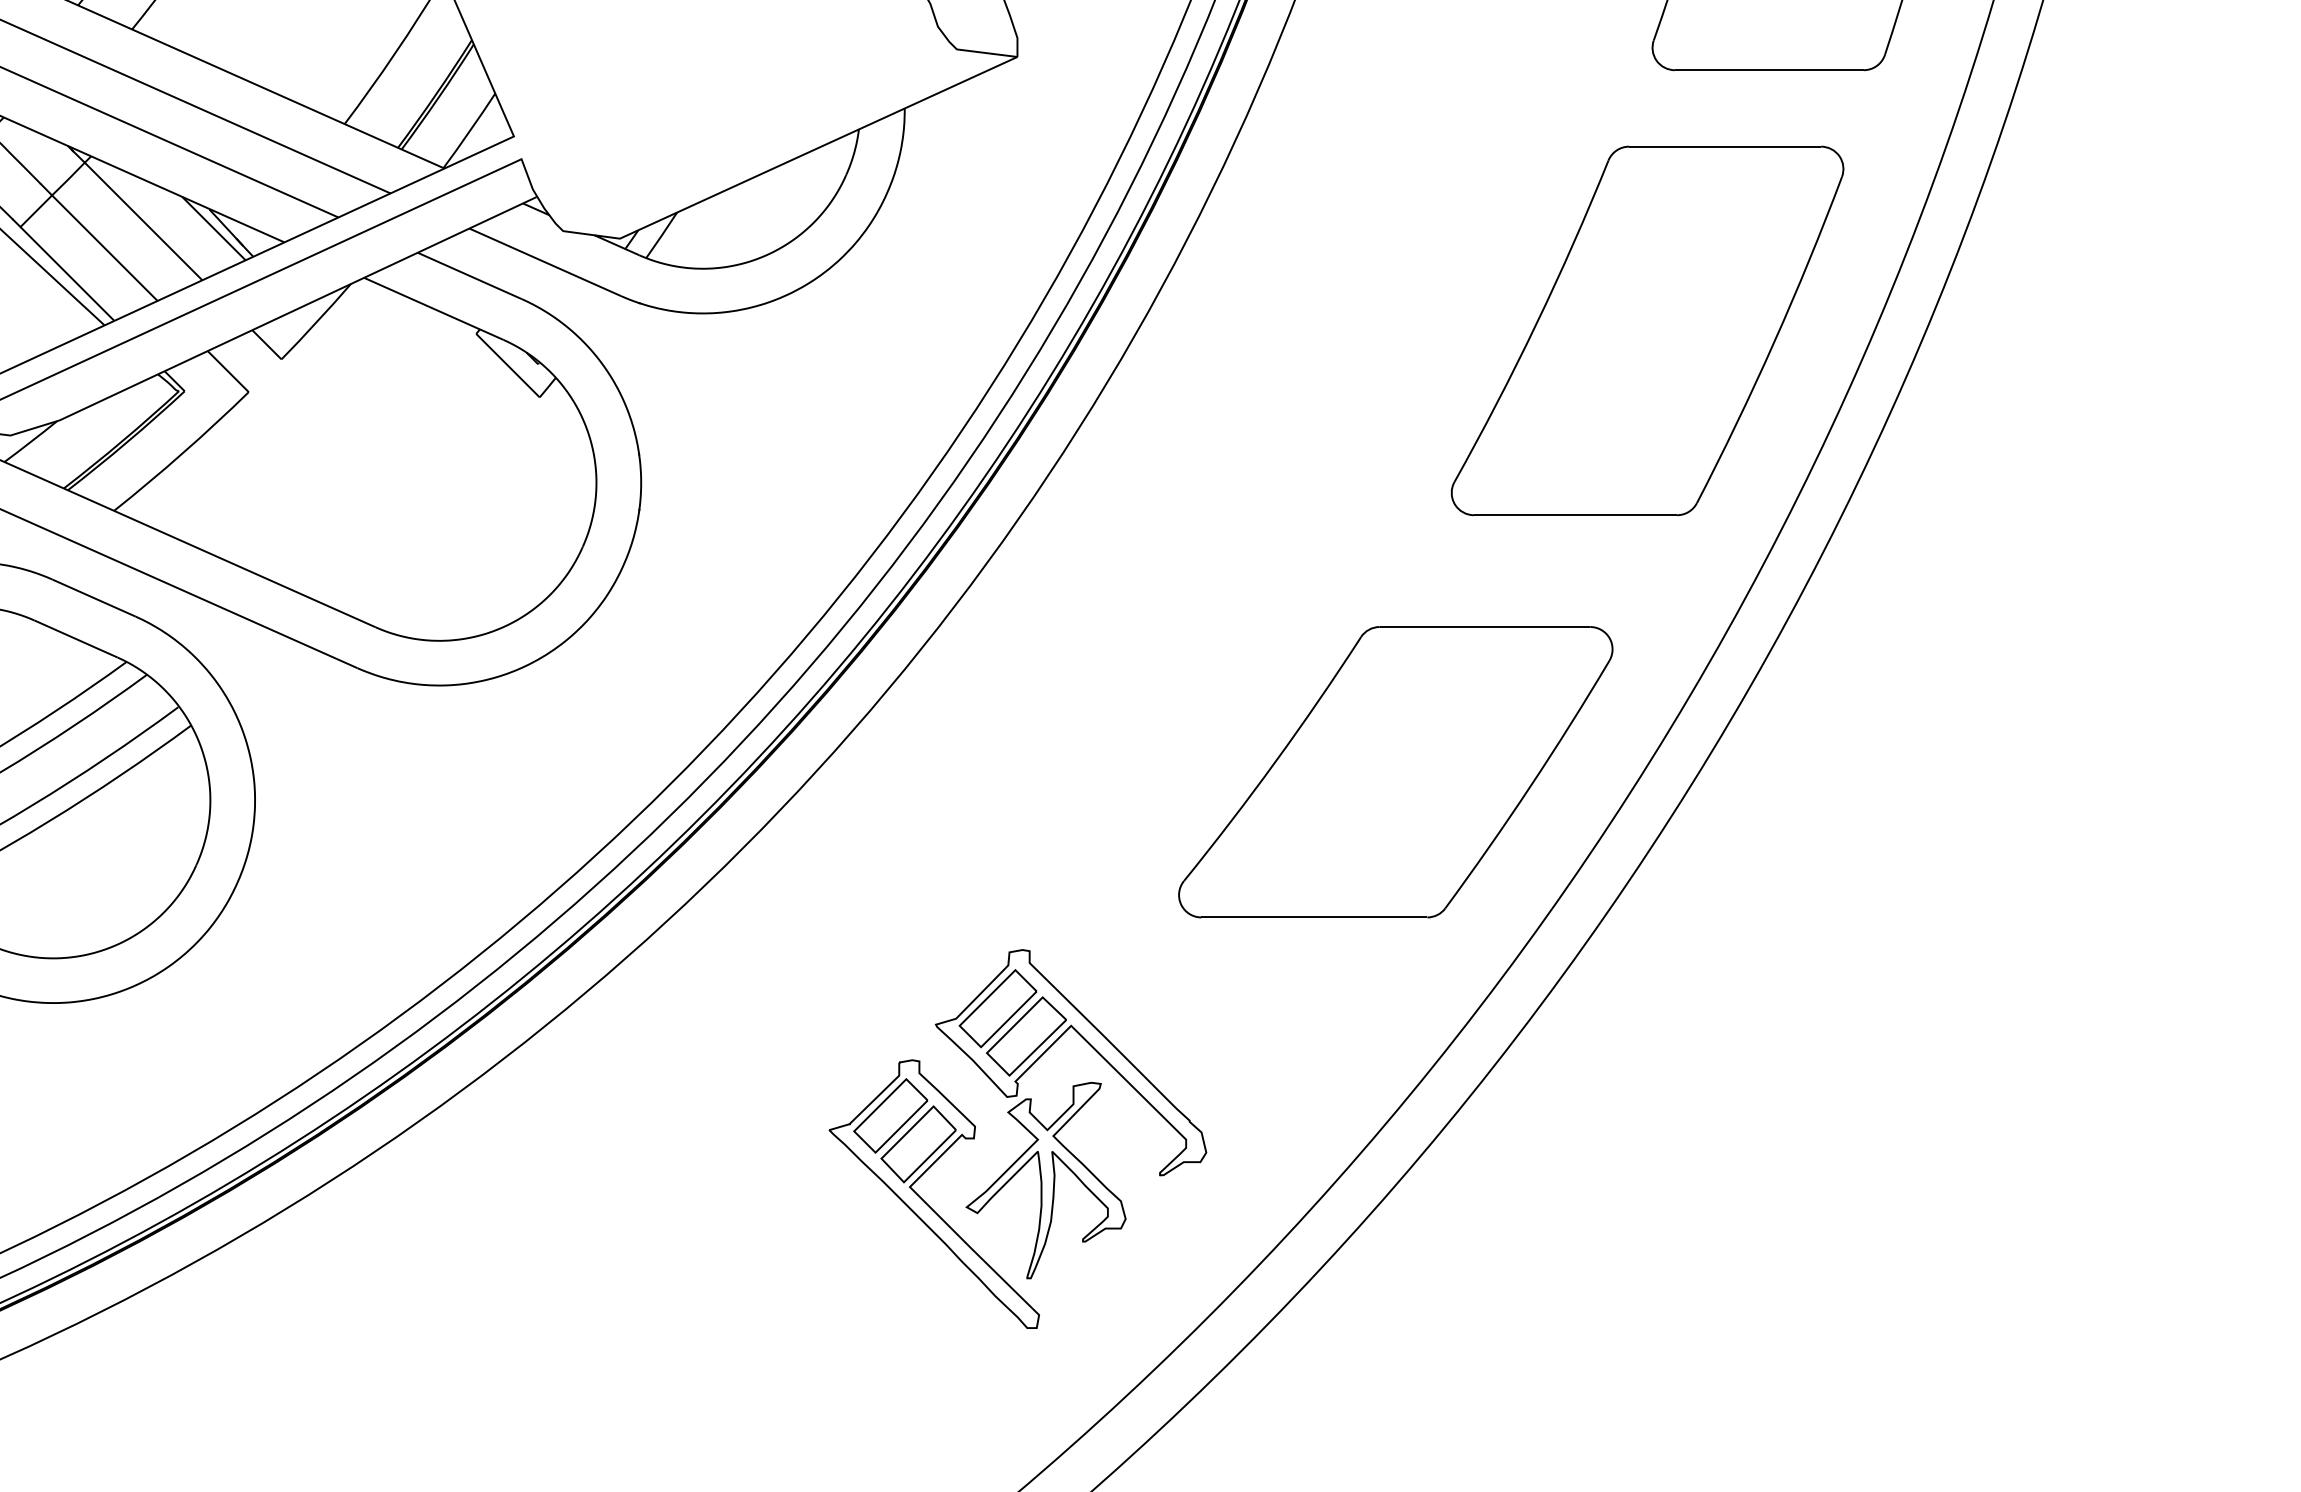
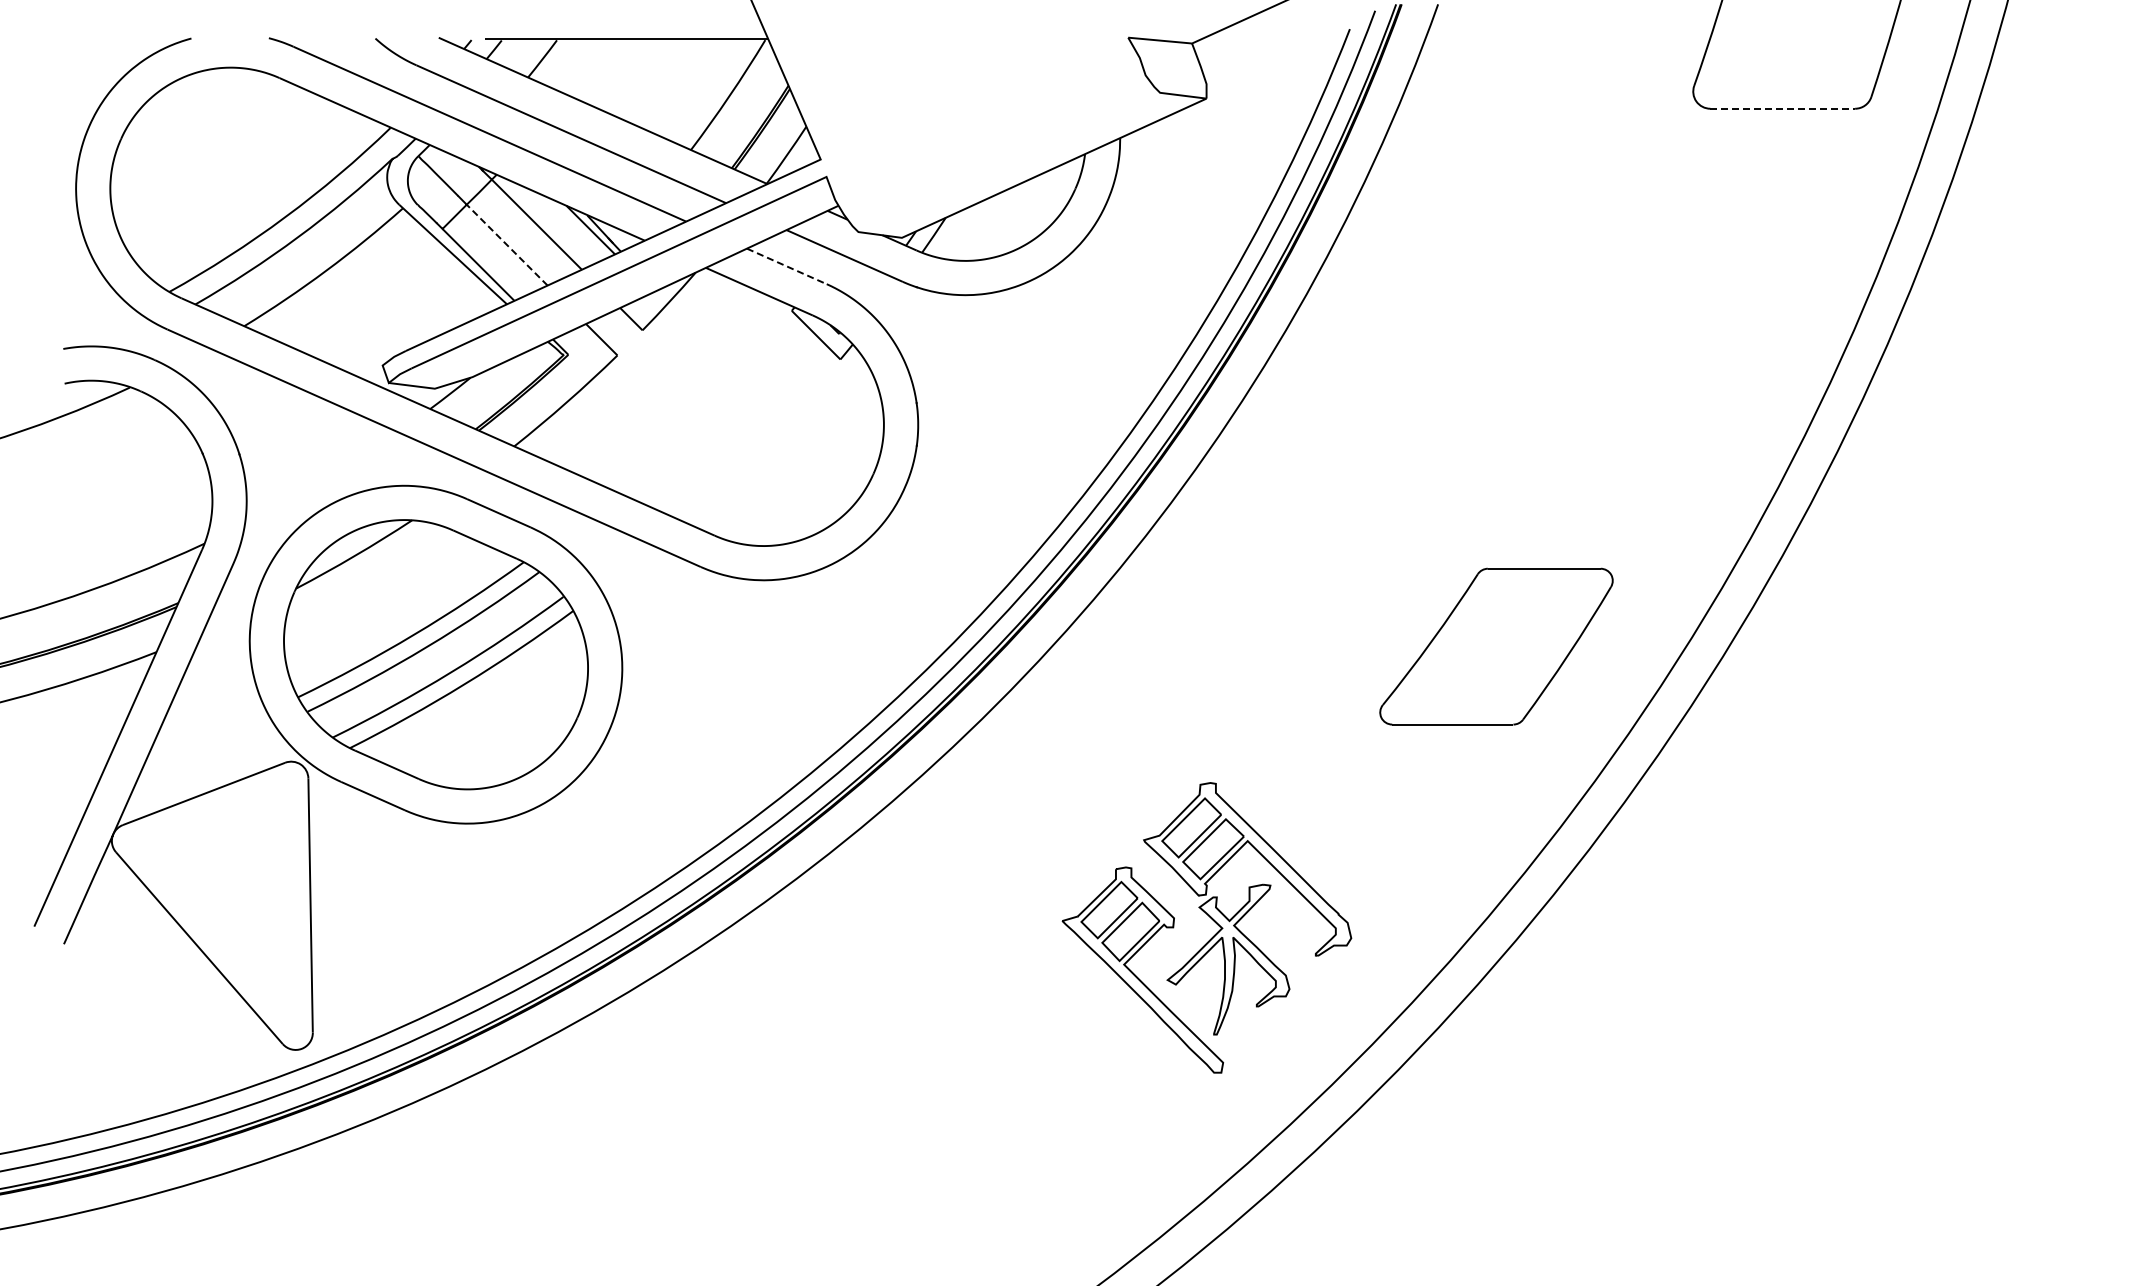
line: (1770, 69) -> (1783, 108), solid -> dashed
line: (103, 247) -> (506, 244), solid -> dashed
line: (469, 276) -> (786, 266), solid -> dashed
part: (1647, 330) -> (1689, 308), removed
part: (1395, 771) -> (1496, 646), size x0.7

